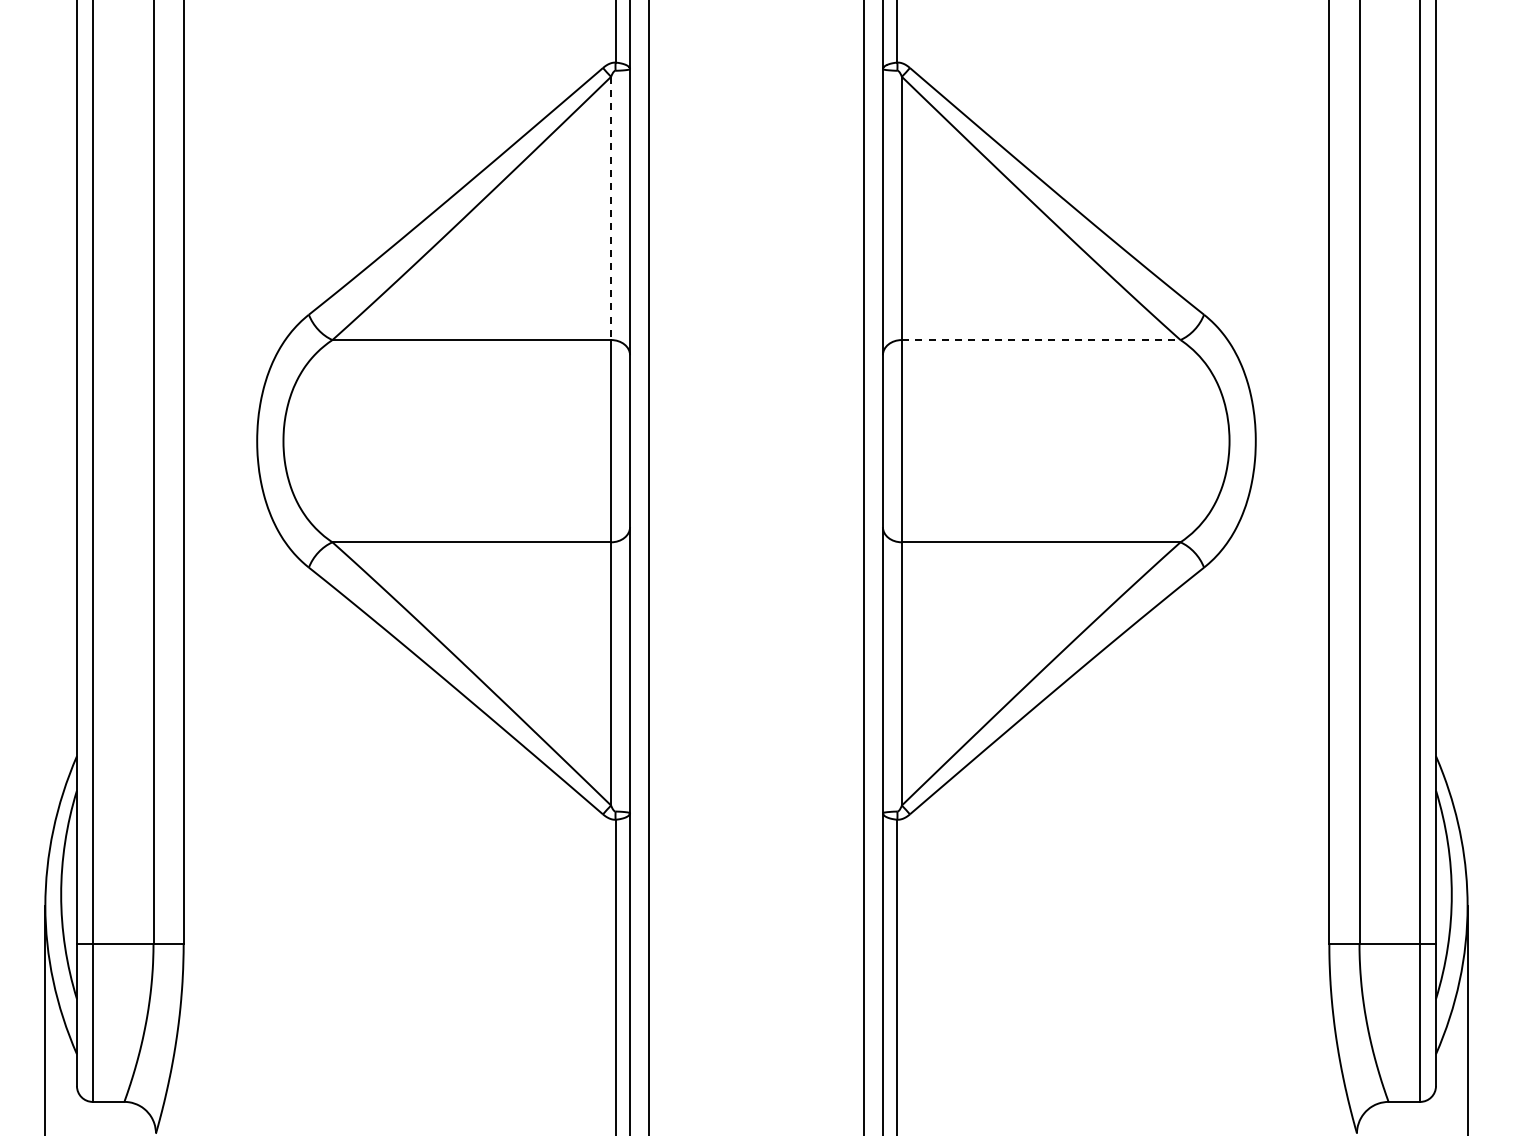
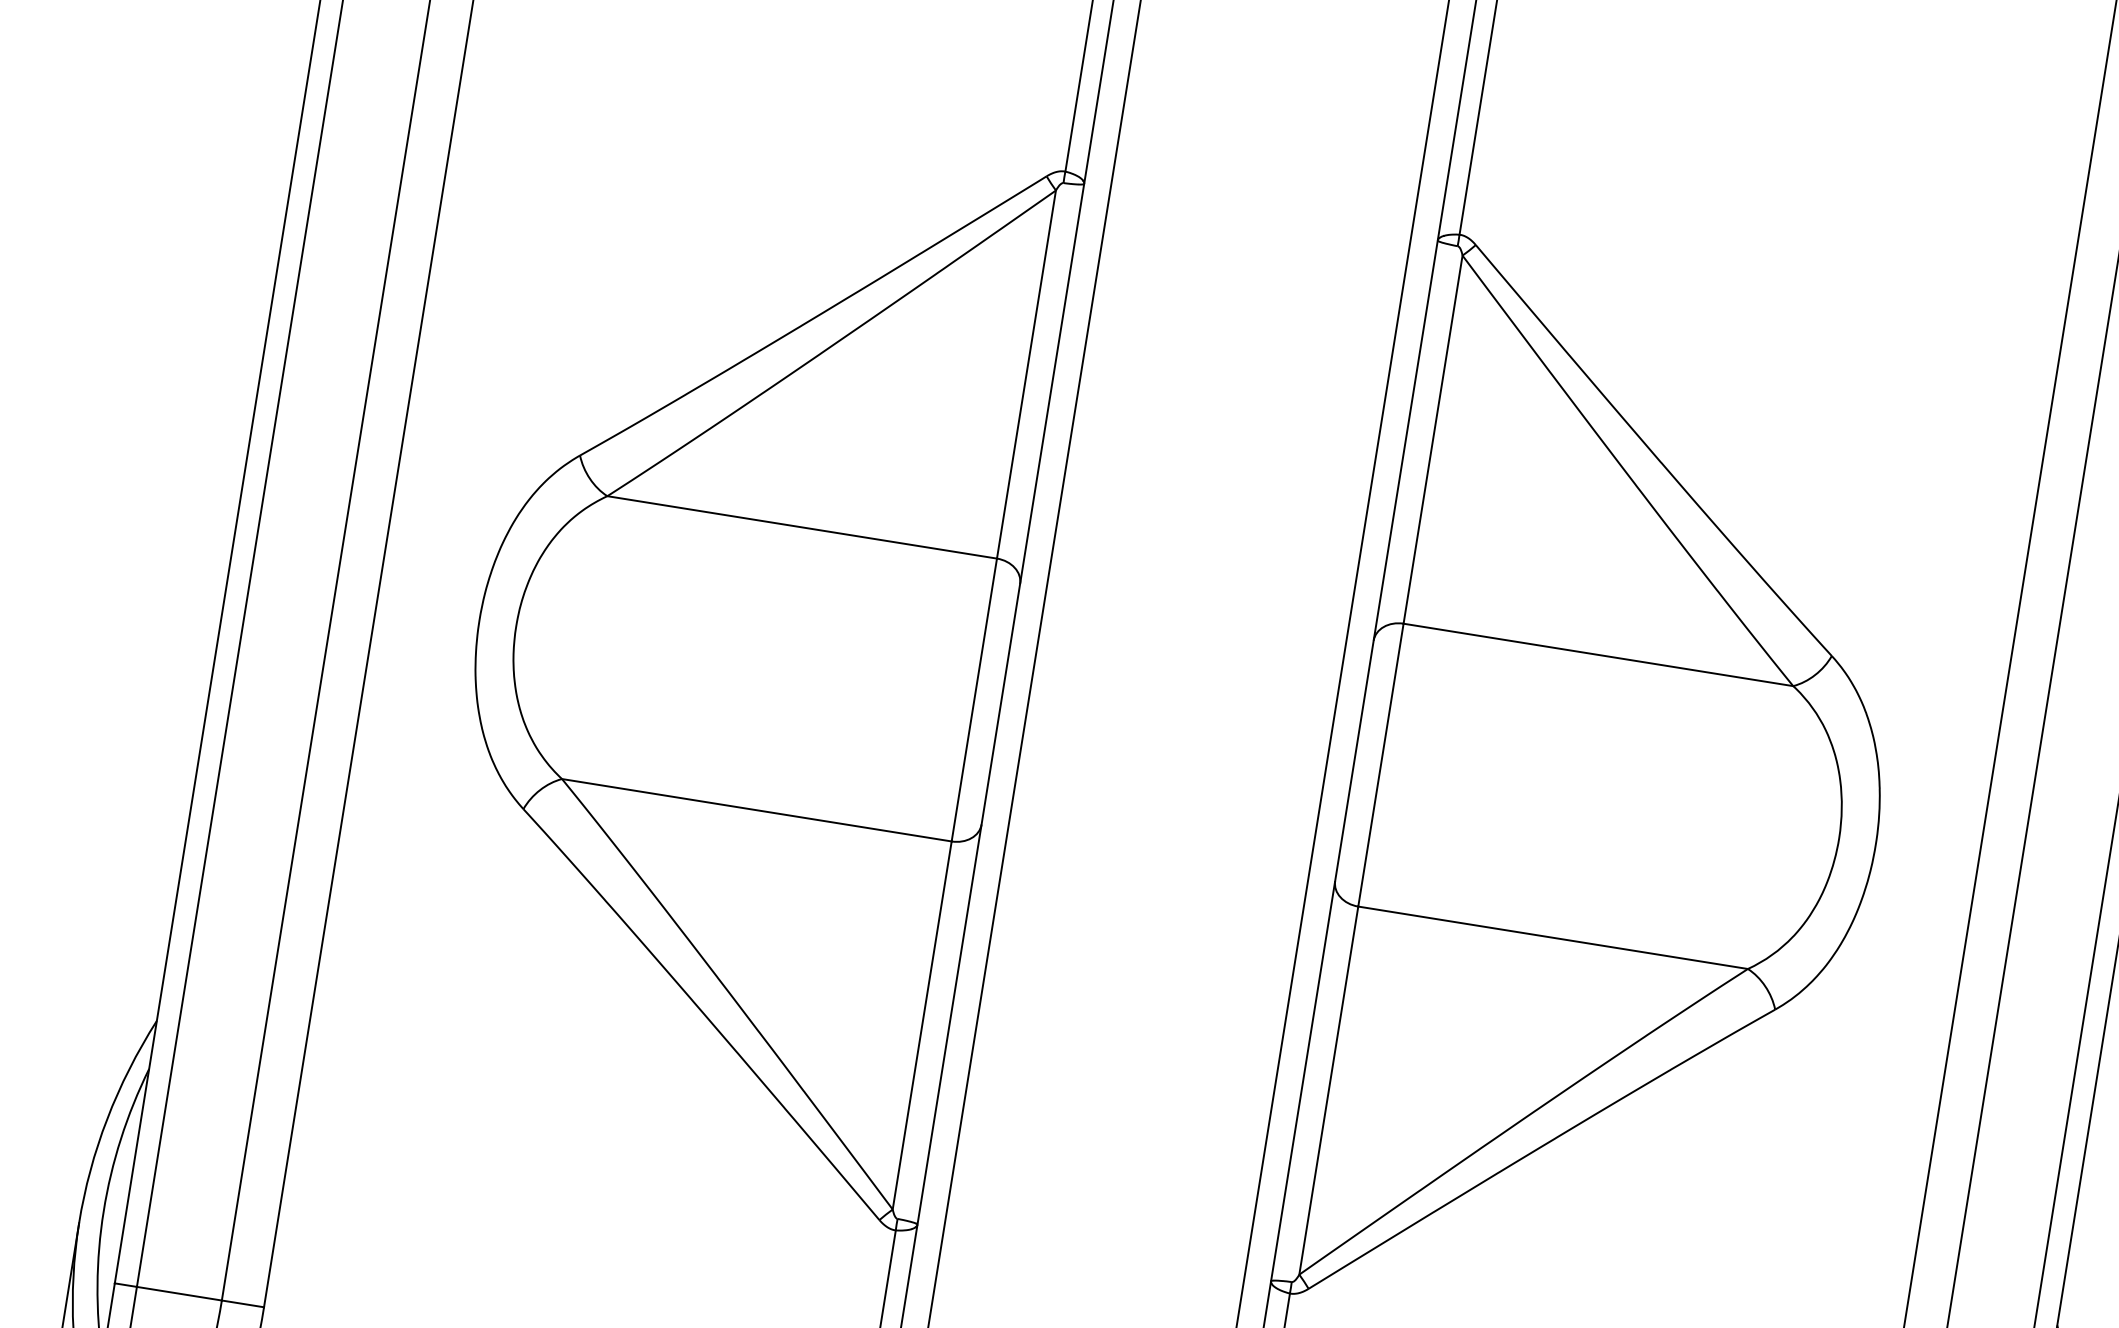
line: (611, 208) -> (1027, 374), dashed -> solid
line: (1041, 340) -> (1598, 655), dashed -> solid

